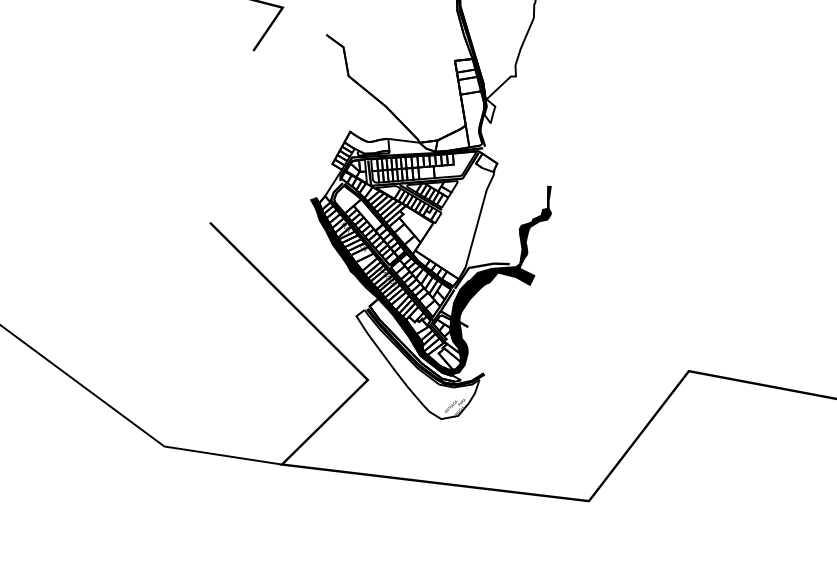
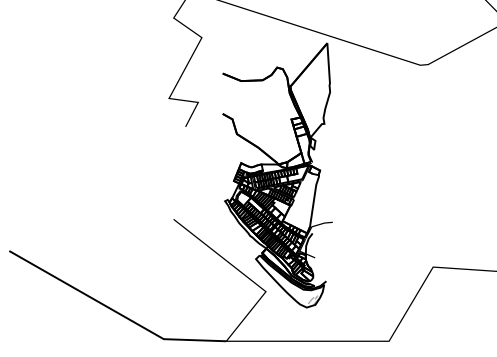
fill: (423, 271) -> (288, 231), removed

